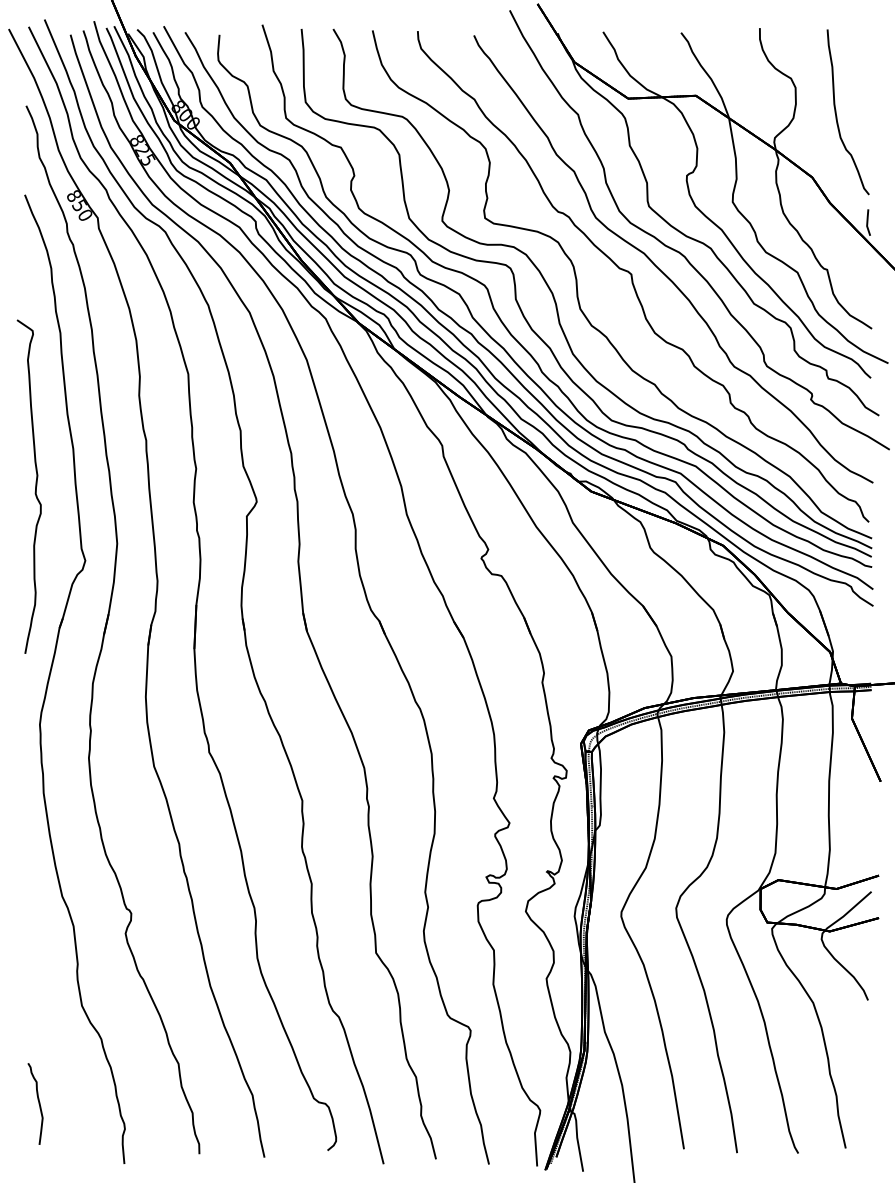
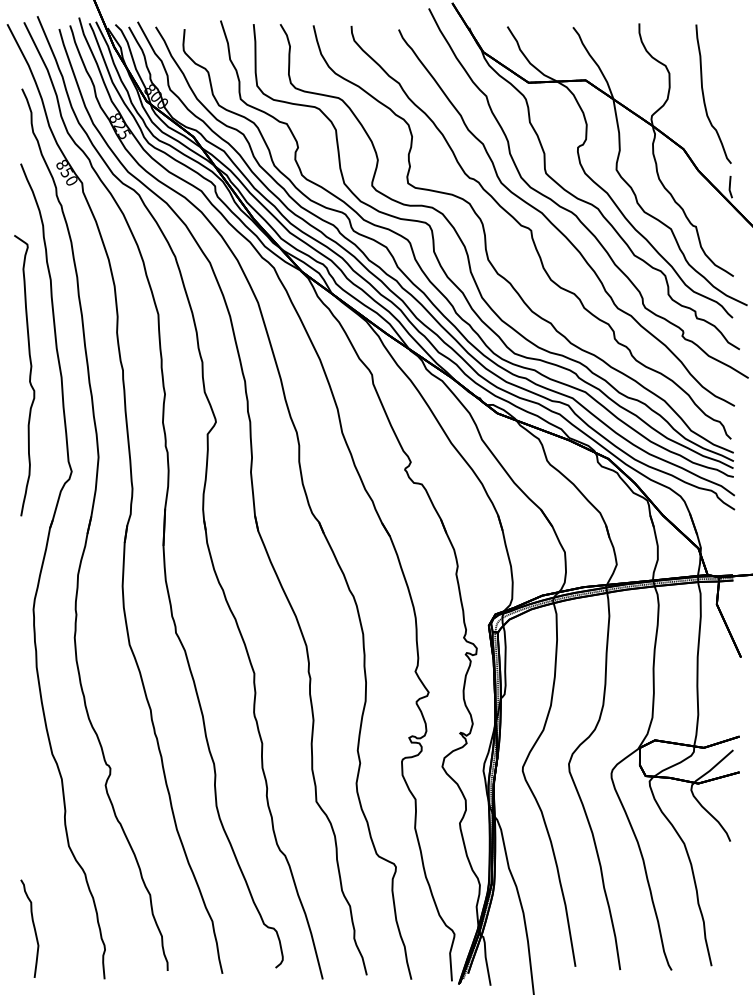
part: (35, 486) -> (29, 375), moved
part: (35, 1103) -> (29, 928), size x1.43

